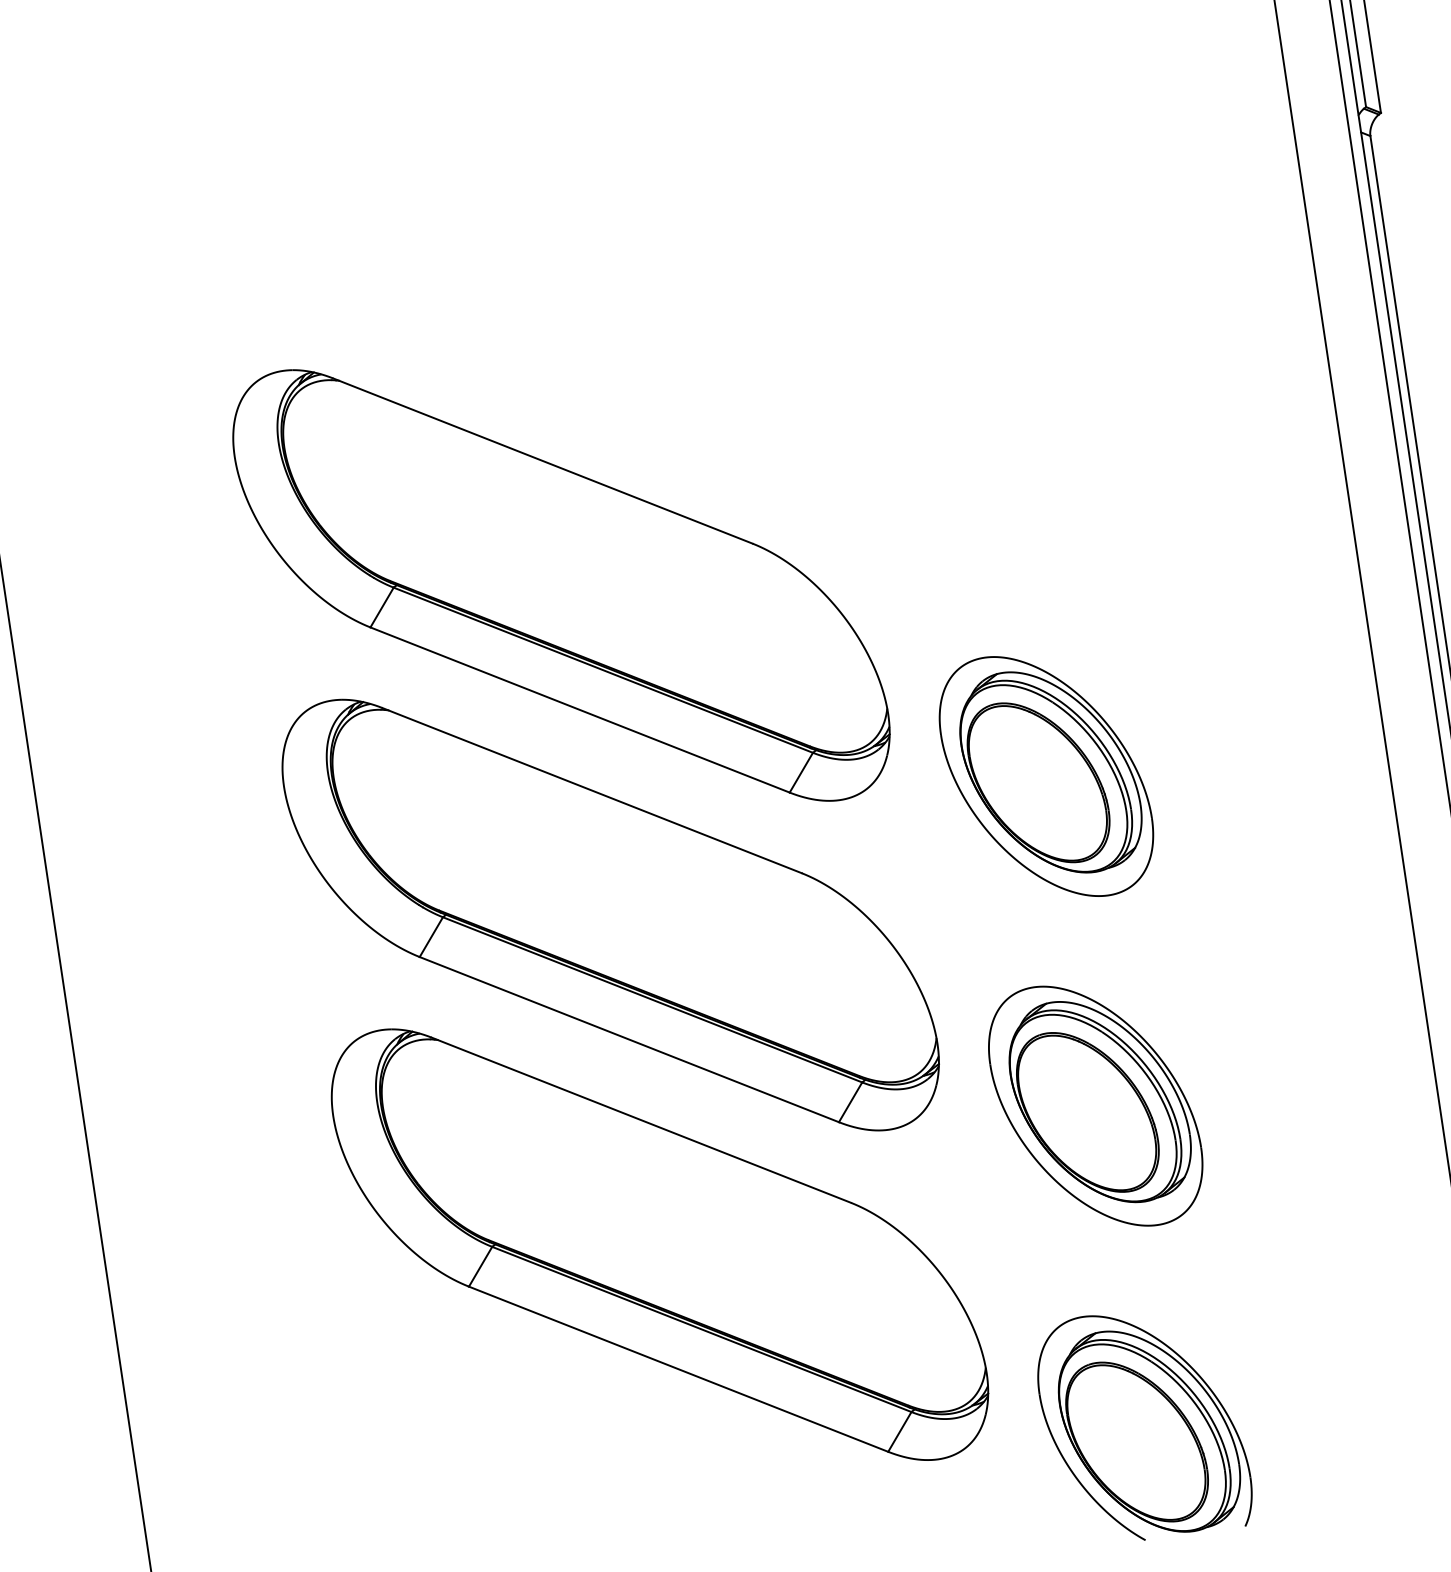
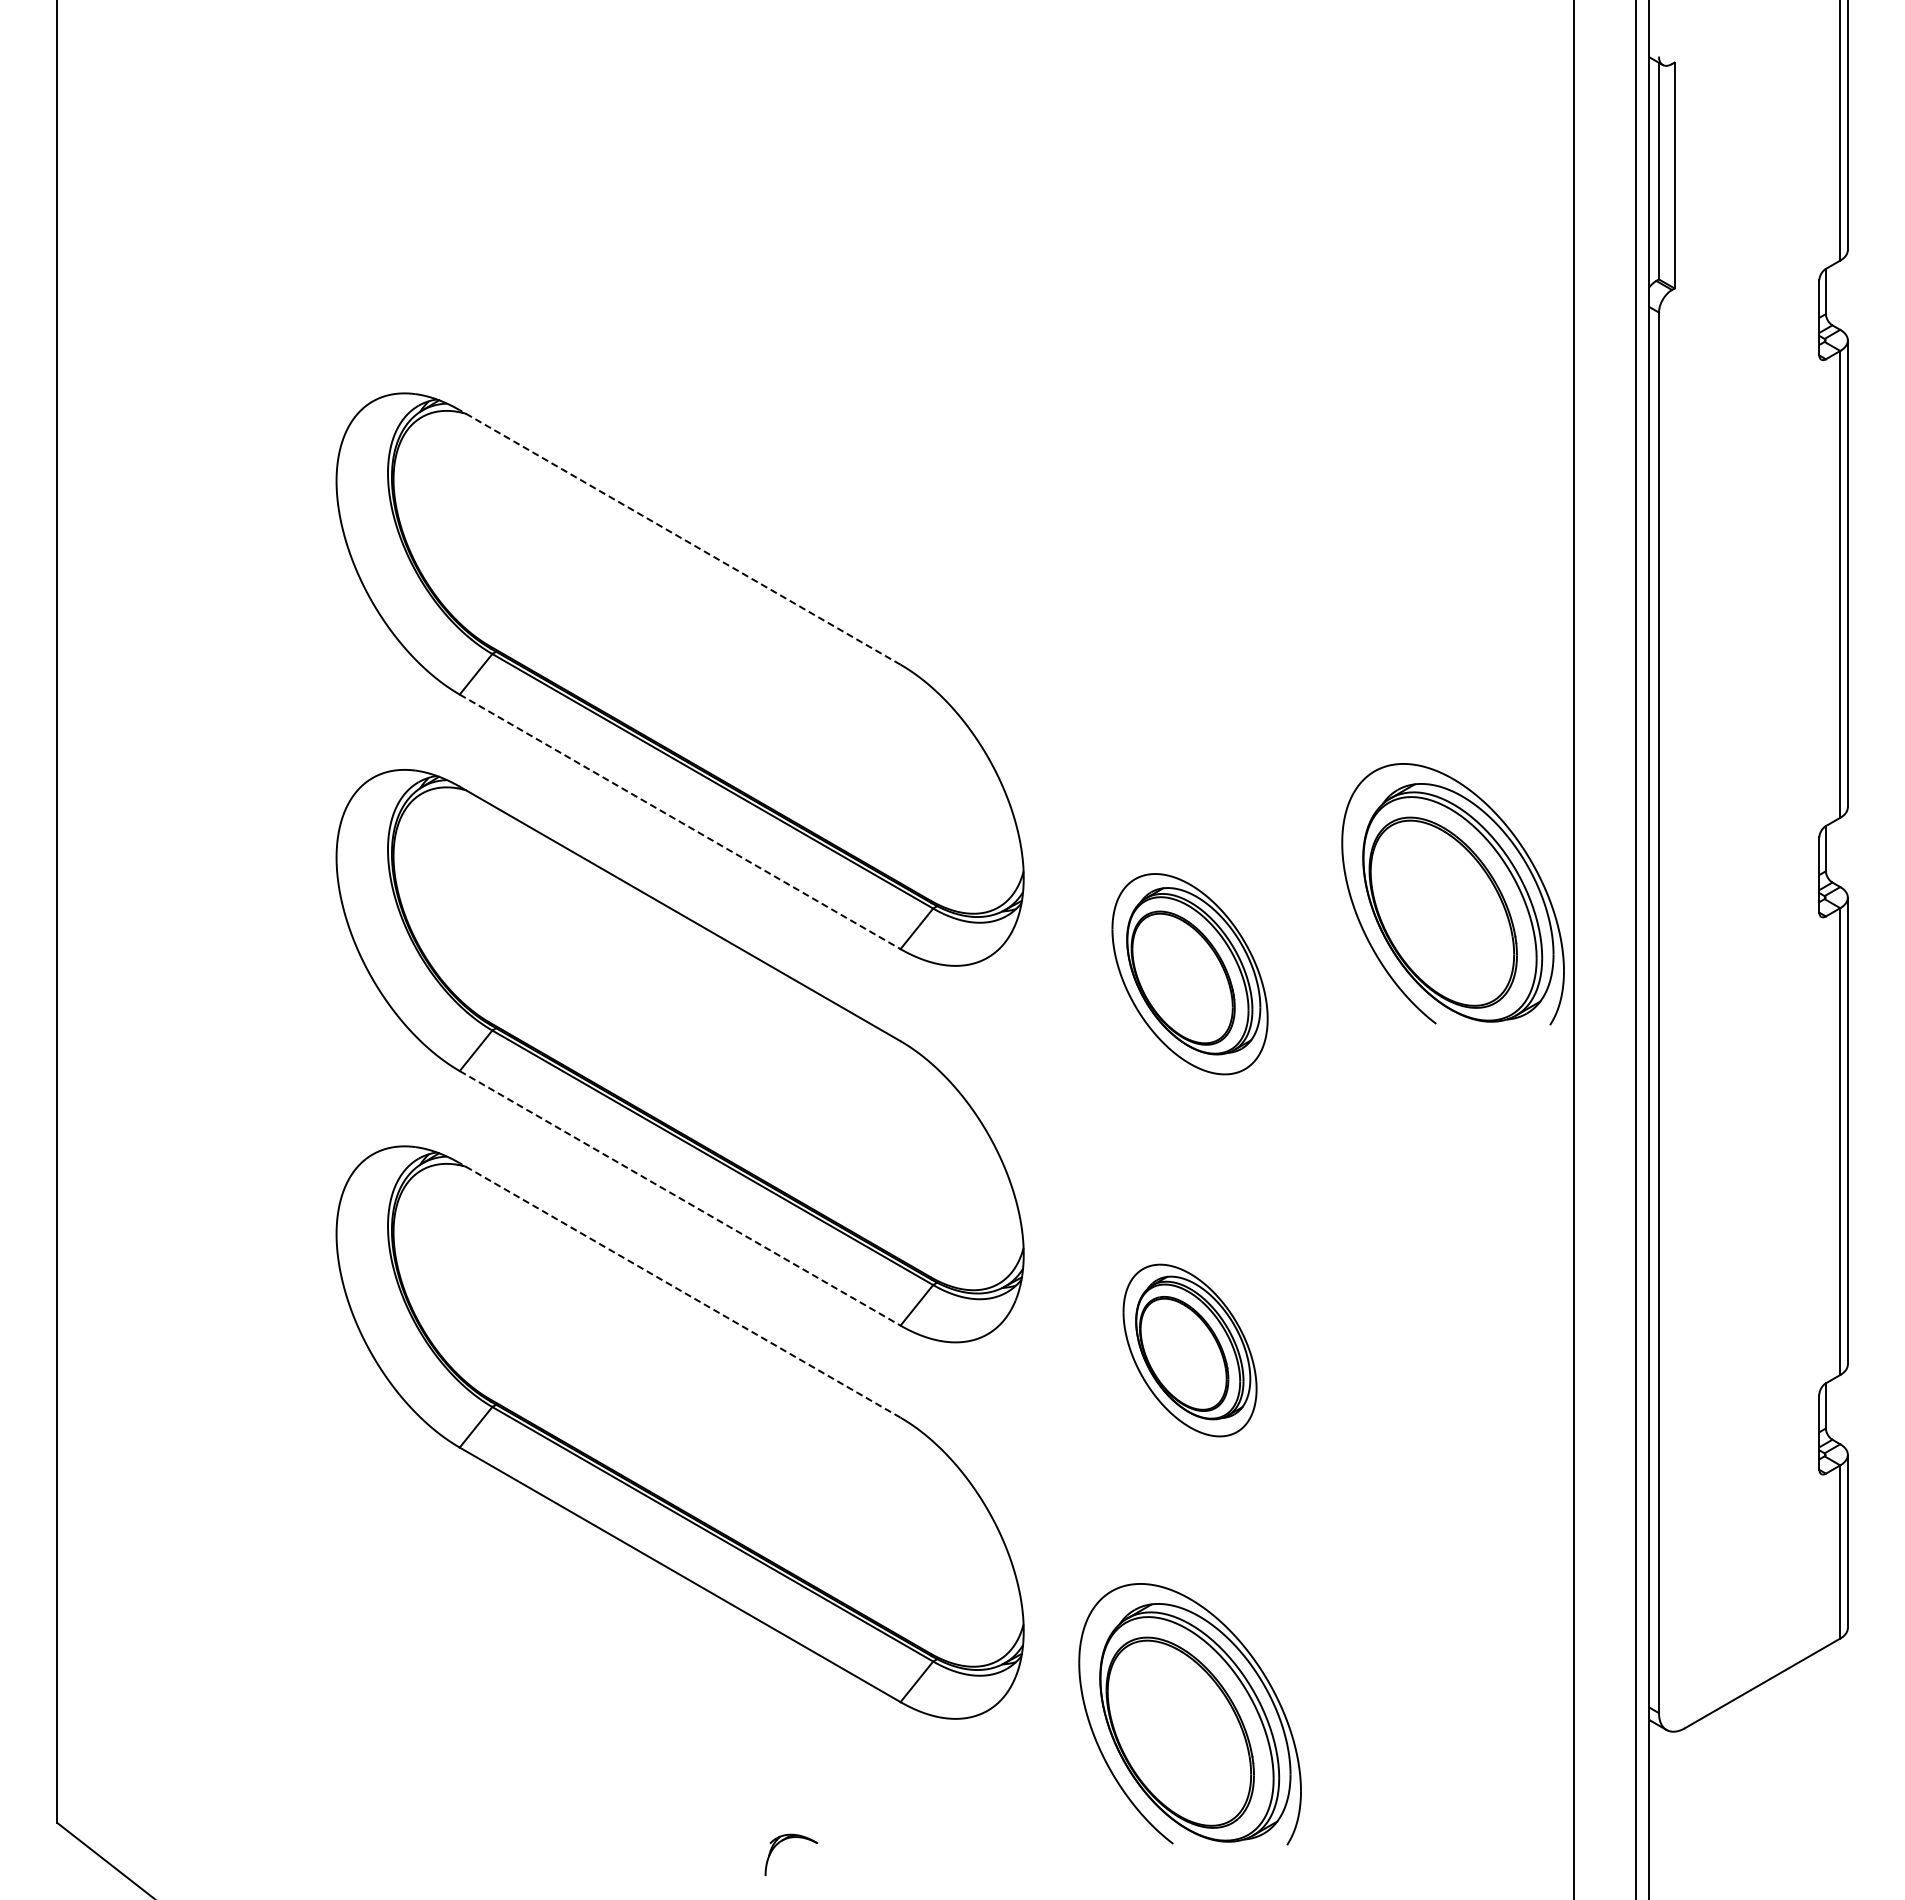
line: (543, 461) -> (680, 537), solid -> dashed
part: (1265, 672) -> (1452, 894), added
line: (580, 709) -> (680, 821), solid -> dashed
part: (1045, 777) -> (1189, 974), size x0.7
line: (629, 1039) -> (680, 1198), solid -> dashed
part: (1095, 1106) -> (1189, 1350), size x0.6
line: (641, 1120) -> (680, 1290), solid -> dashed

